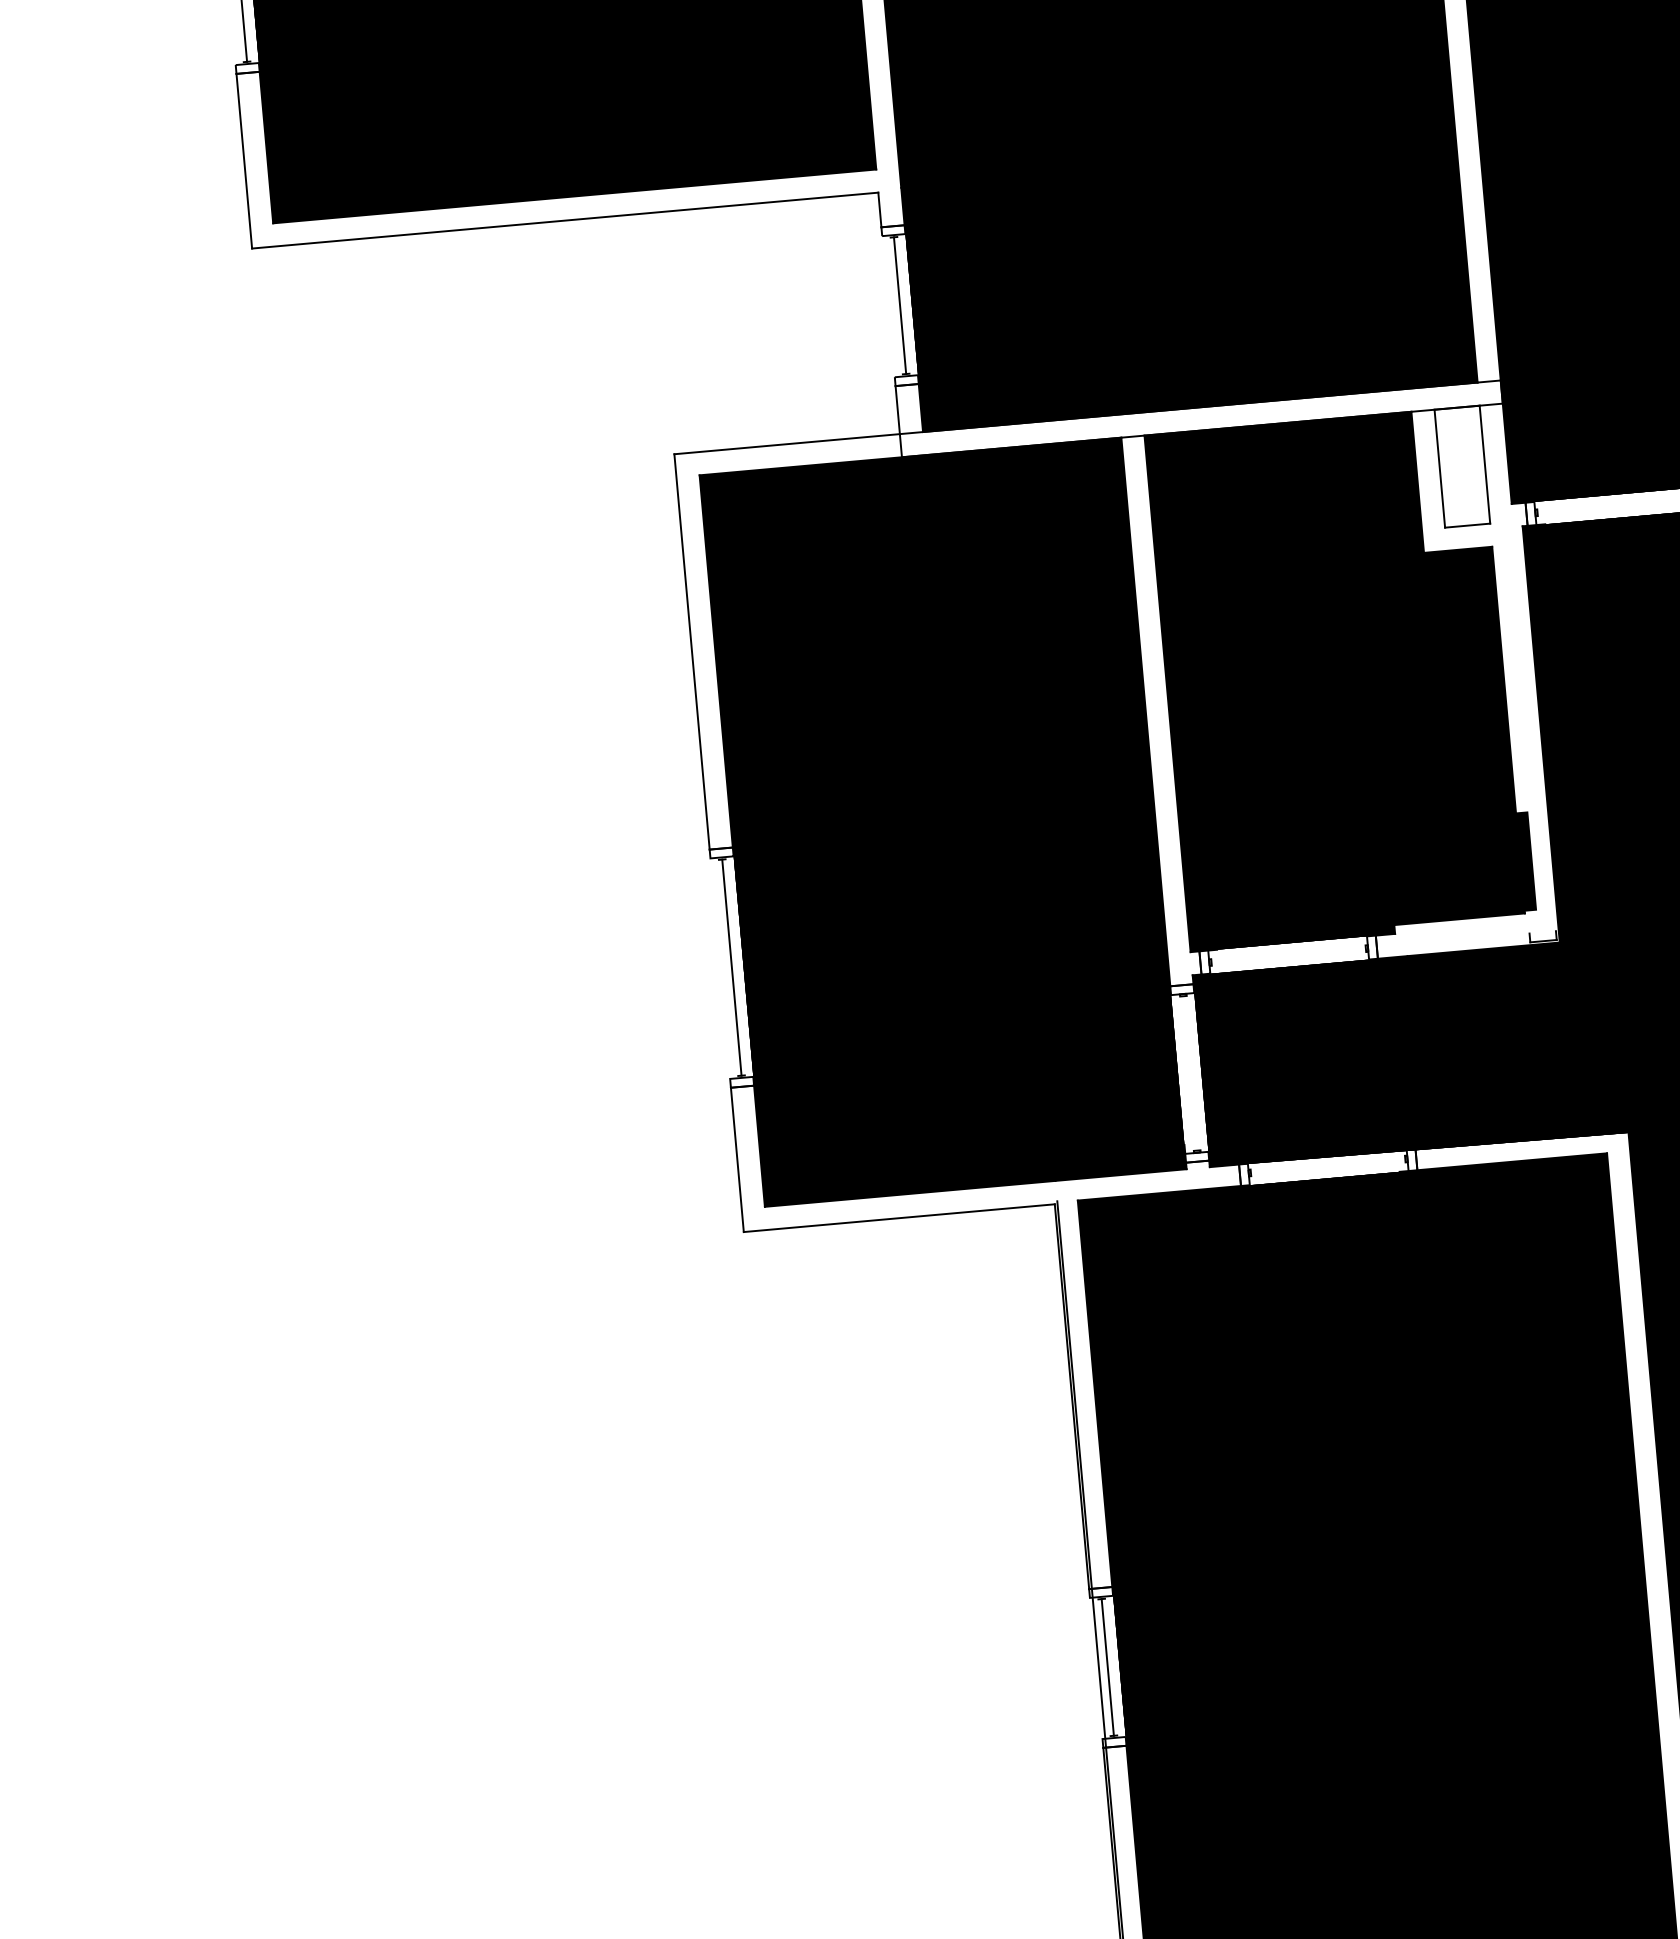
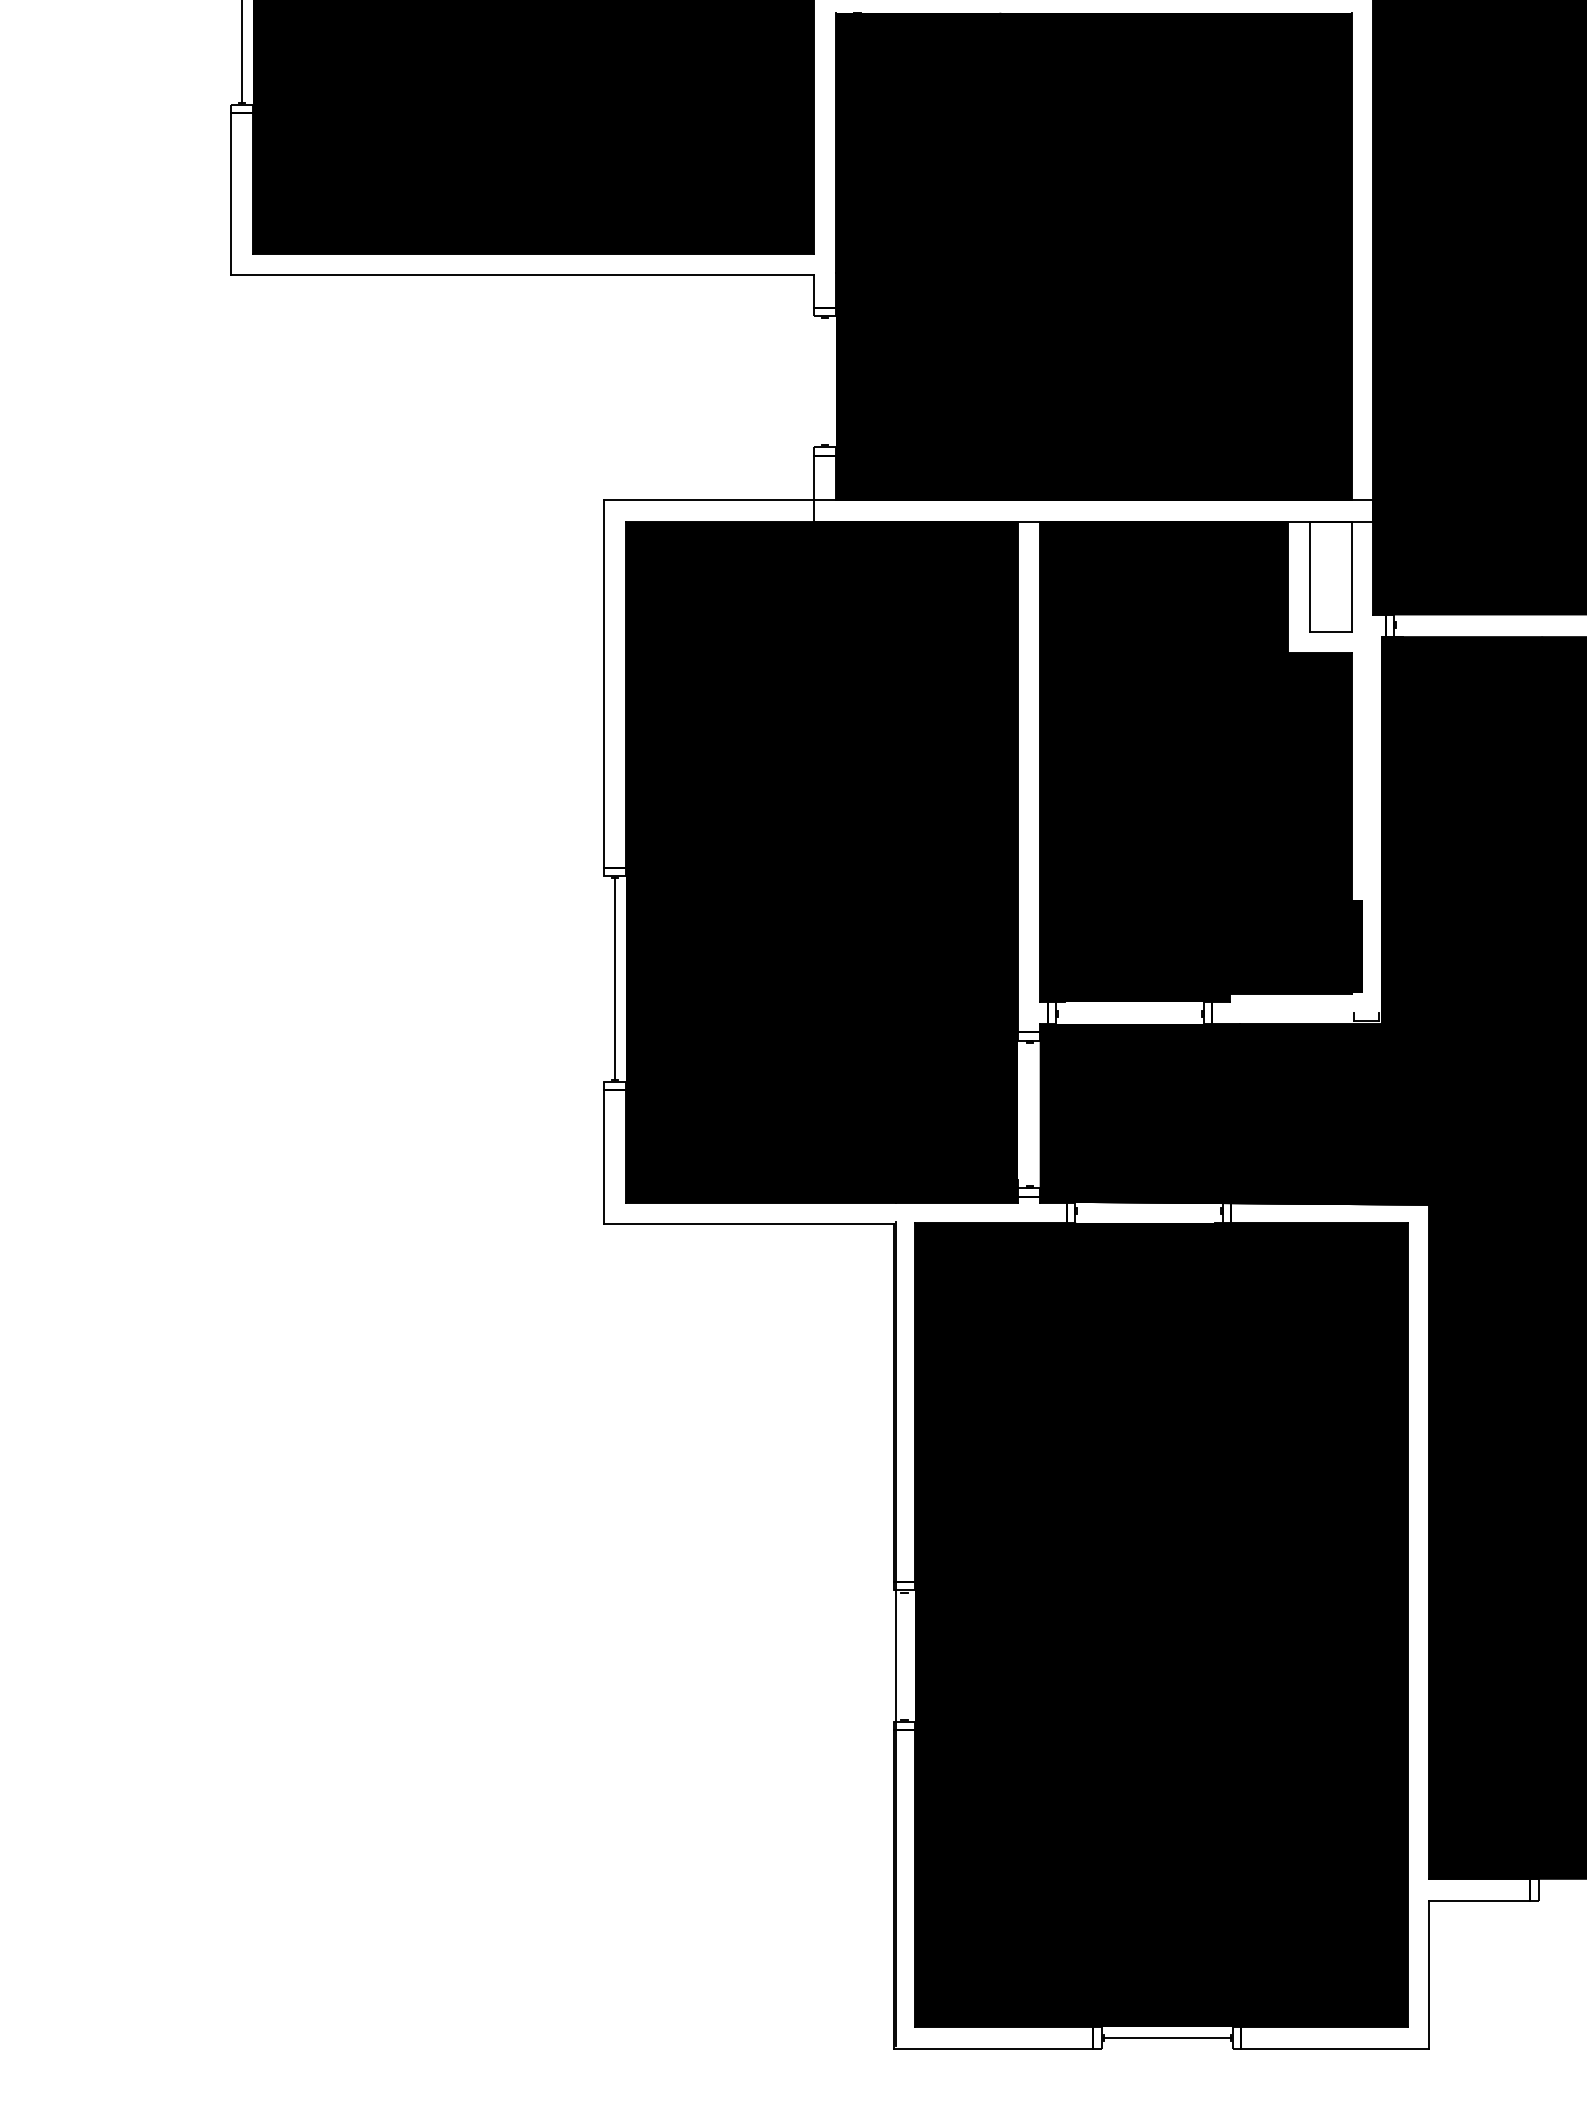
line: (899, 305) -> (824, 381), removed
line: (1107, 1666) -> (904, 1655), removed

